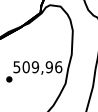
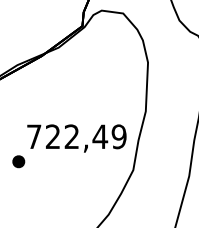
text: (37, 67) -> (76, 137), 509,96 -> 722,49

